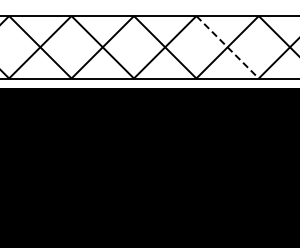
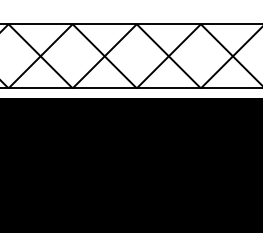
line: (227, 47) -> (168, 56), dashed -> solid

